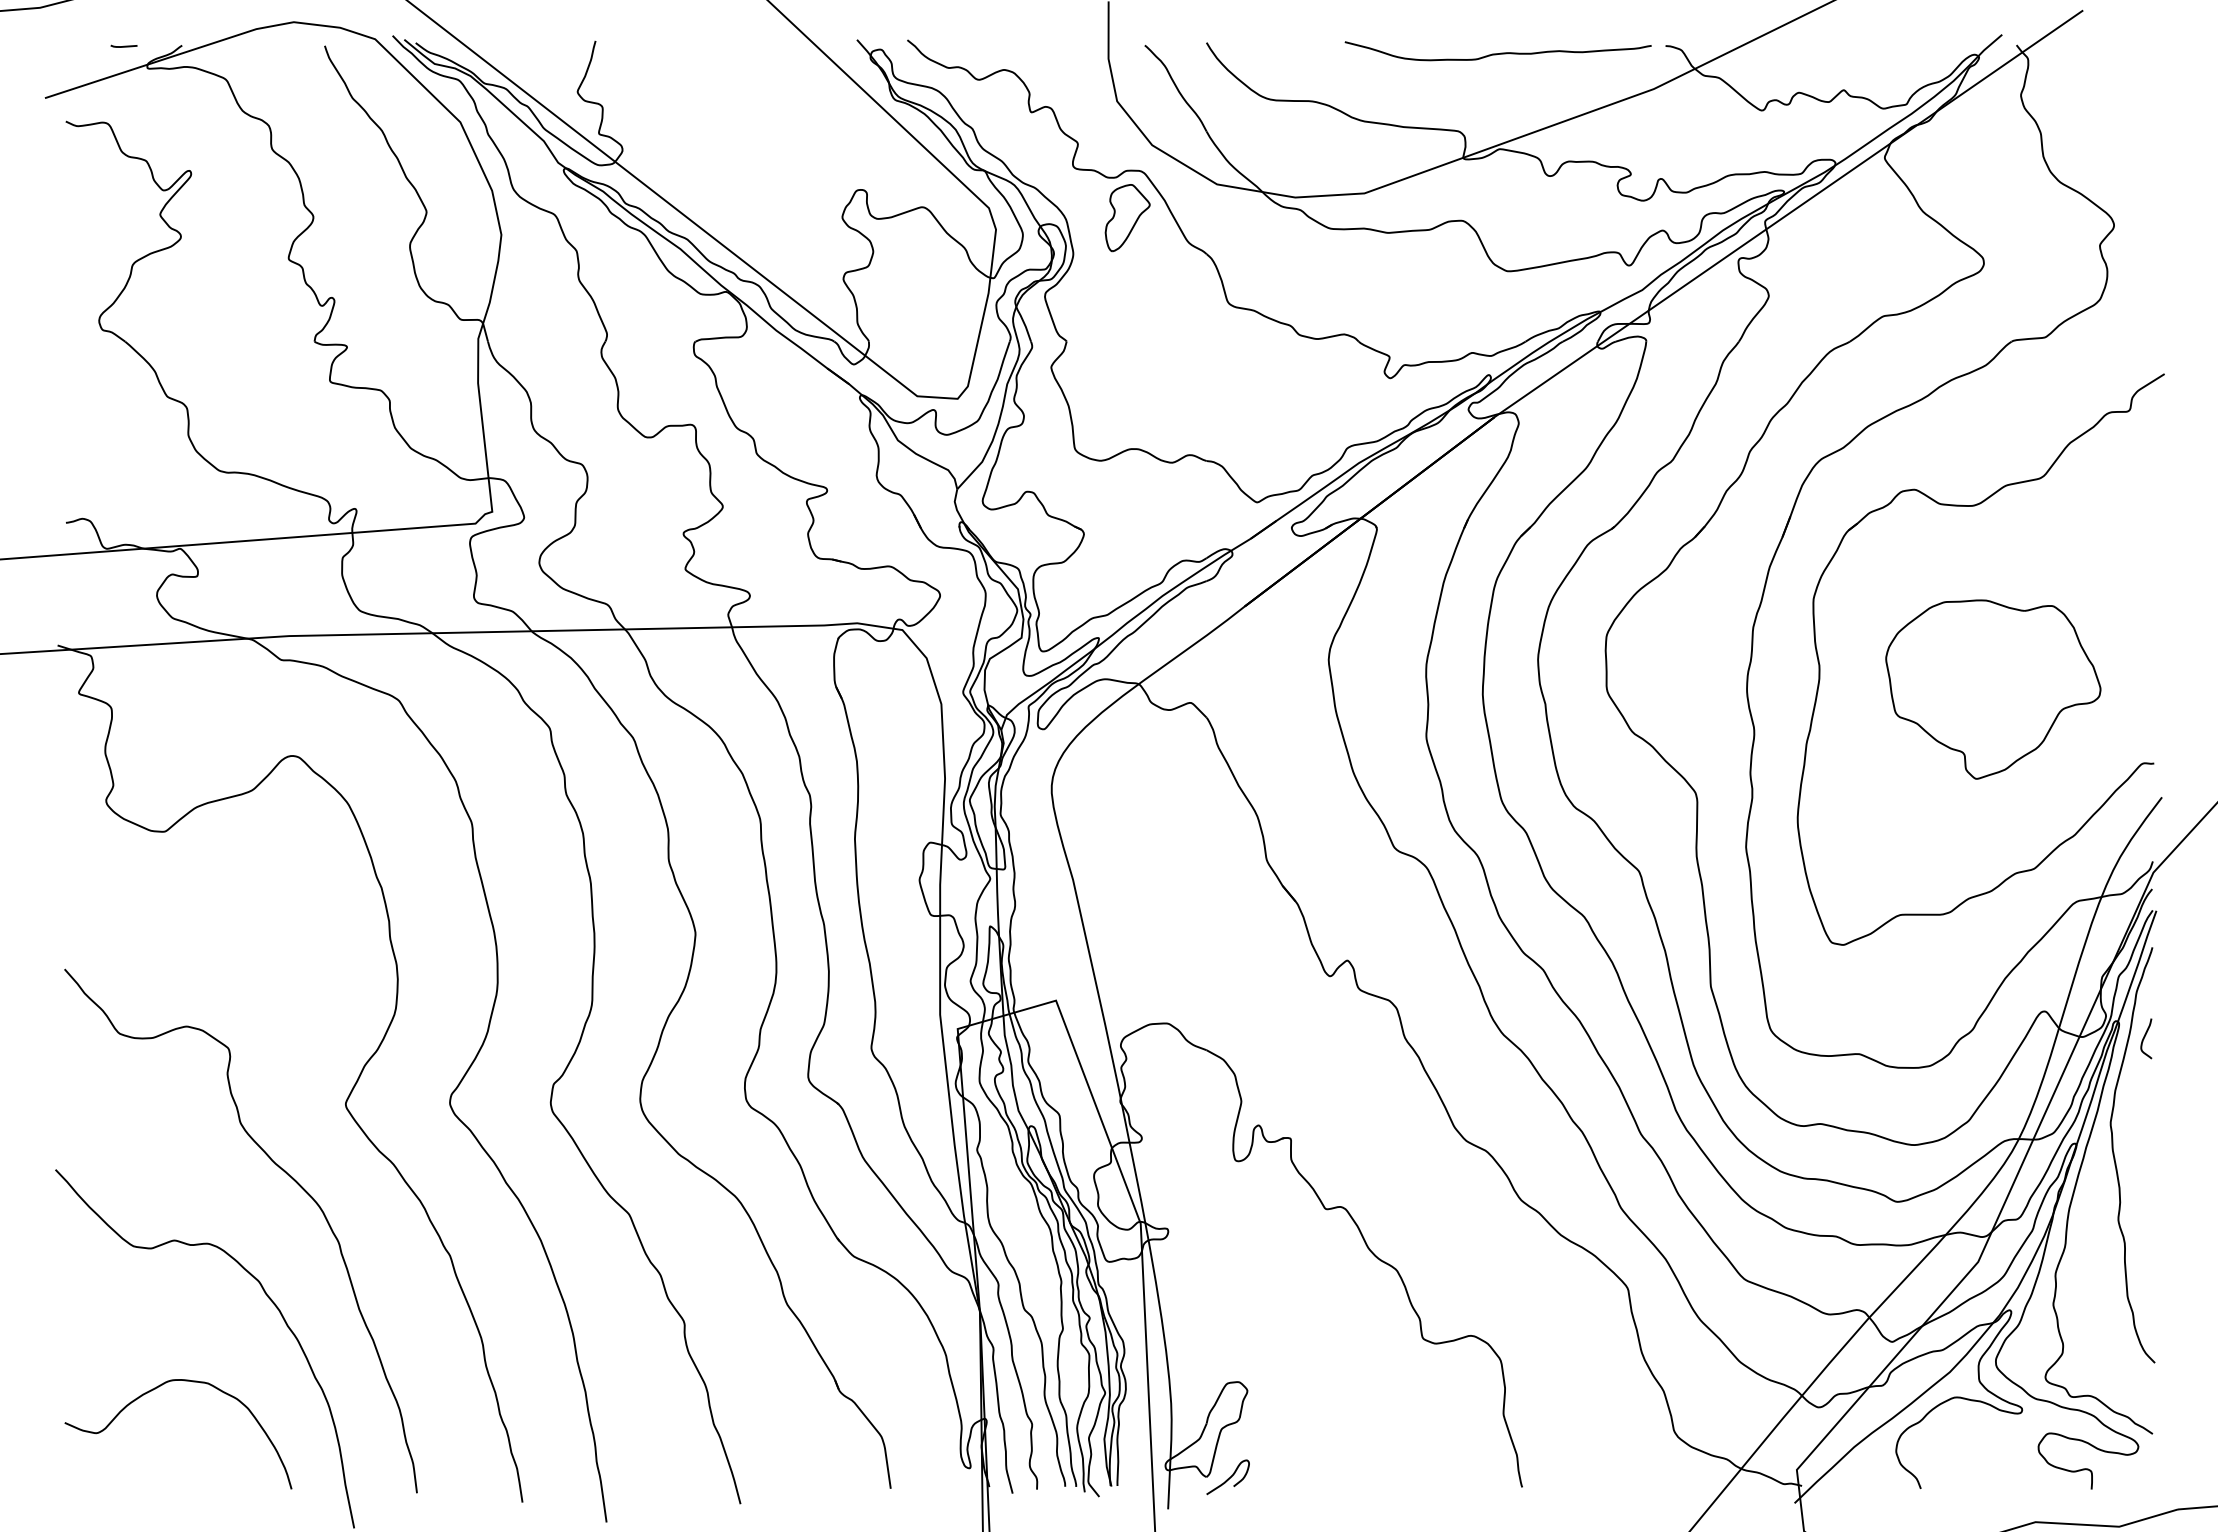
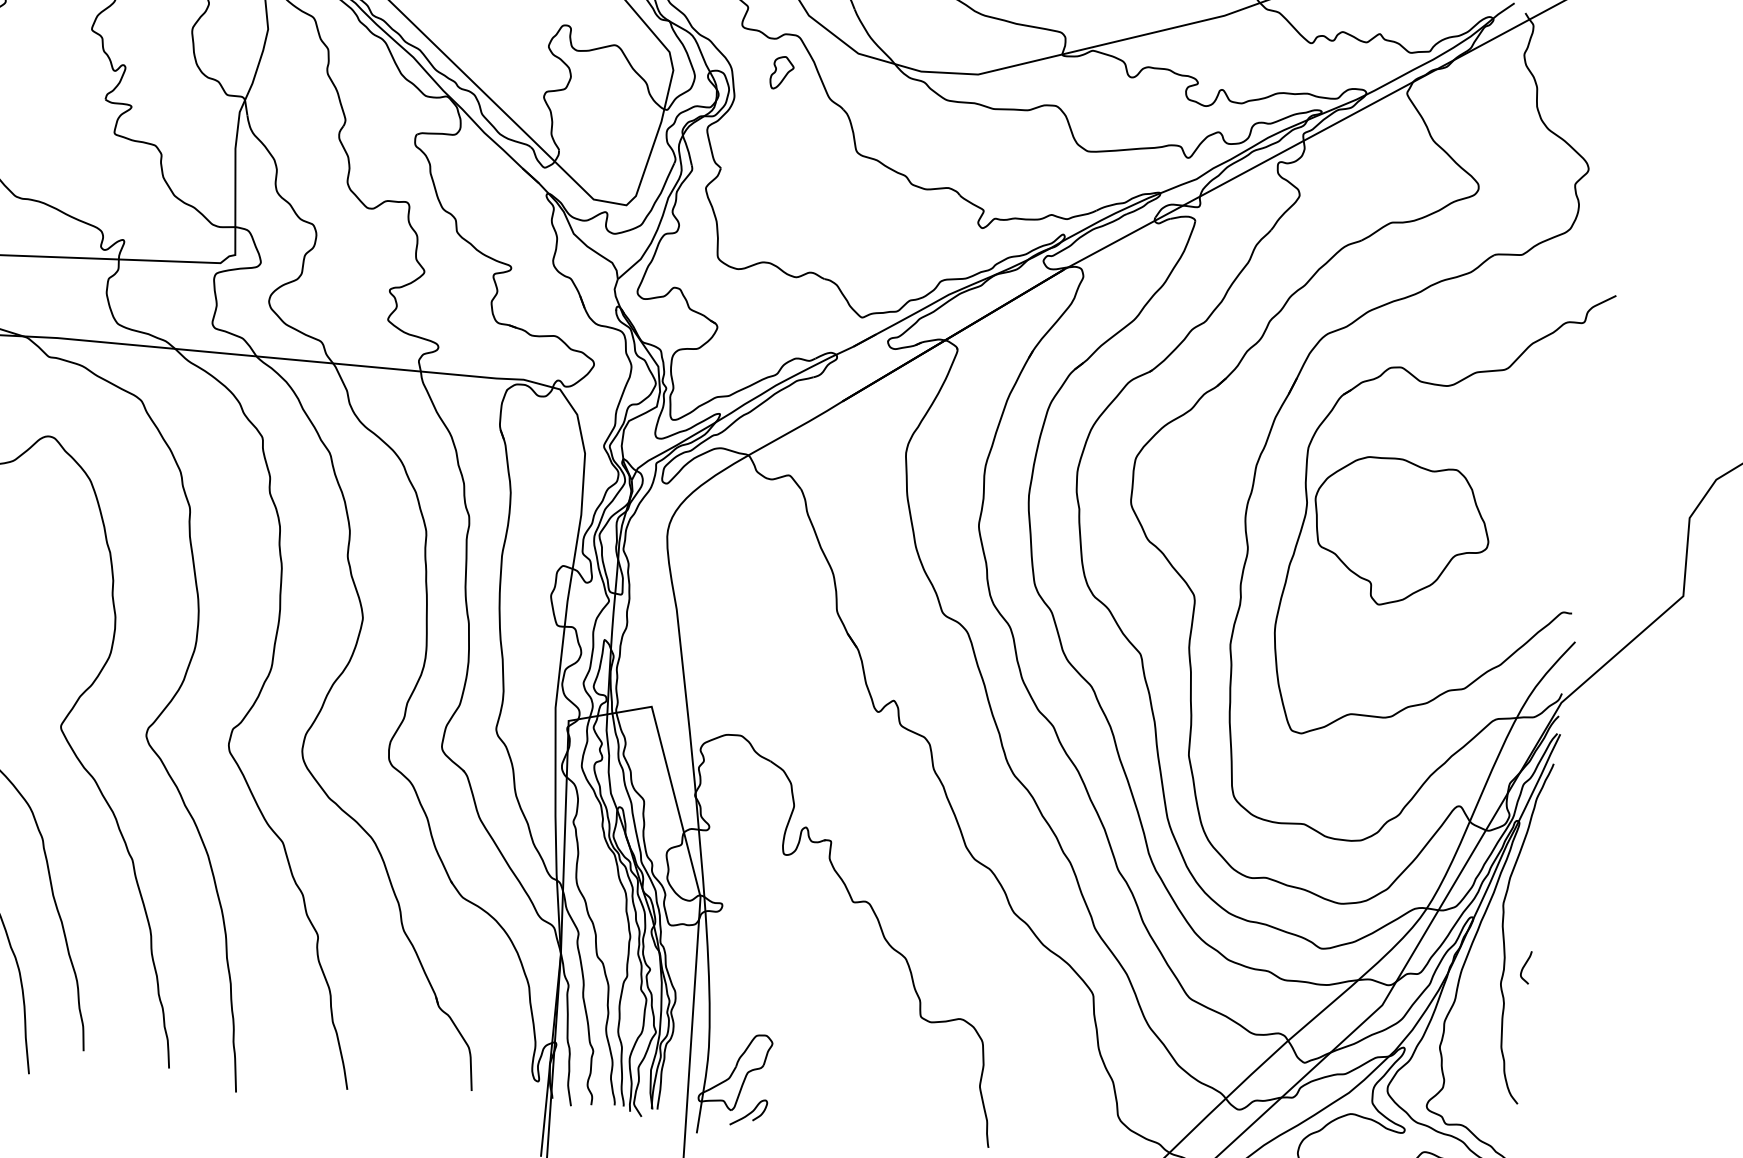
part: (1127, 218) -> (781, 73), size x0.6
part: (1993, 689) -> (1400, 532), moved
curve: (2145, 1037) -> (1525, 966), moved

